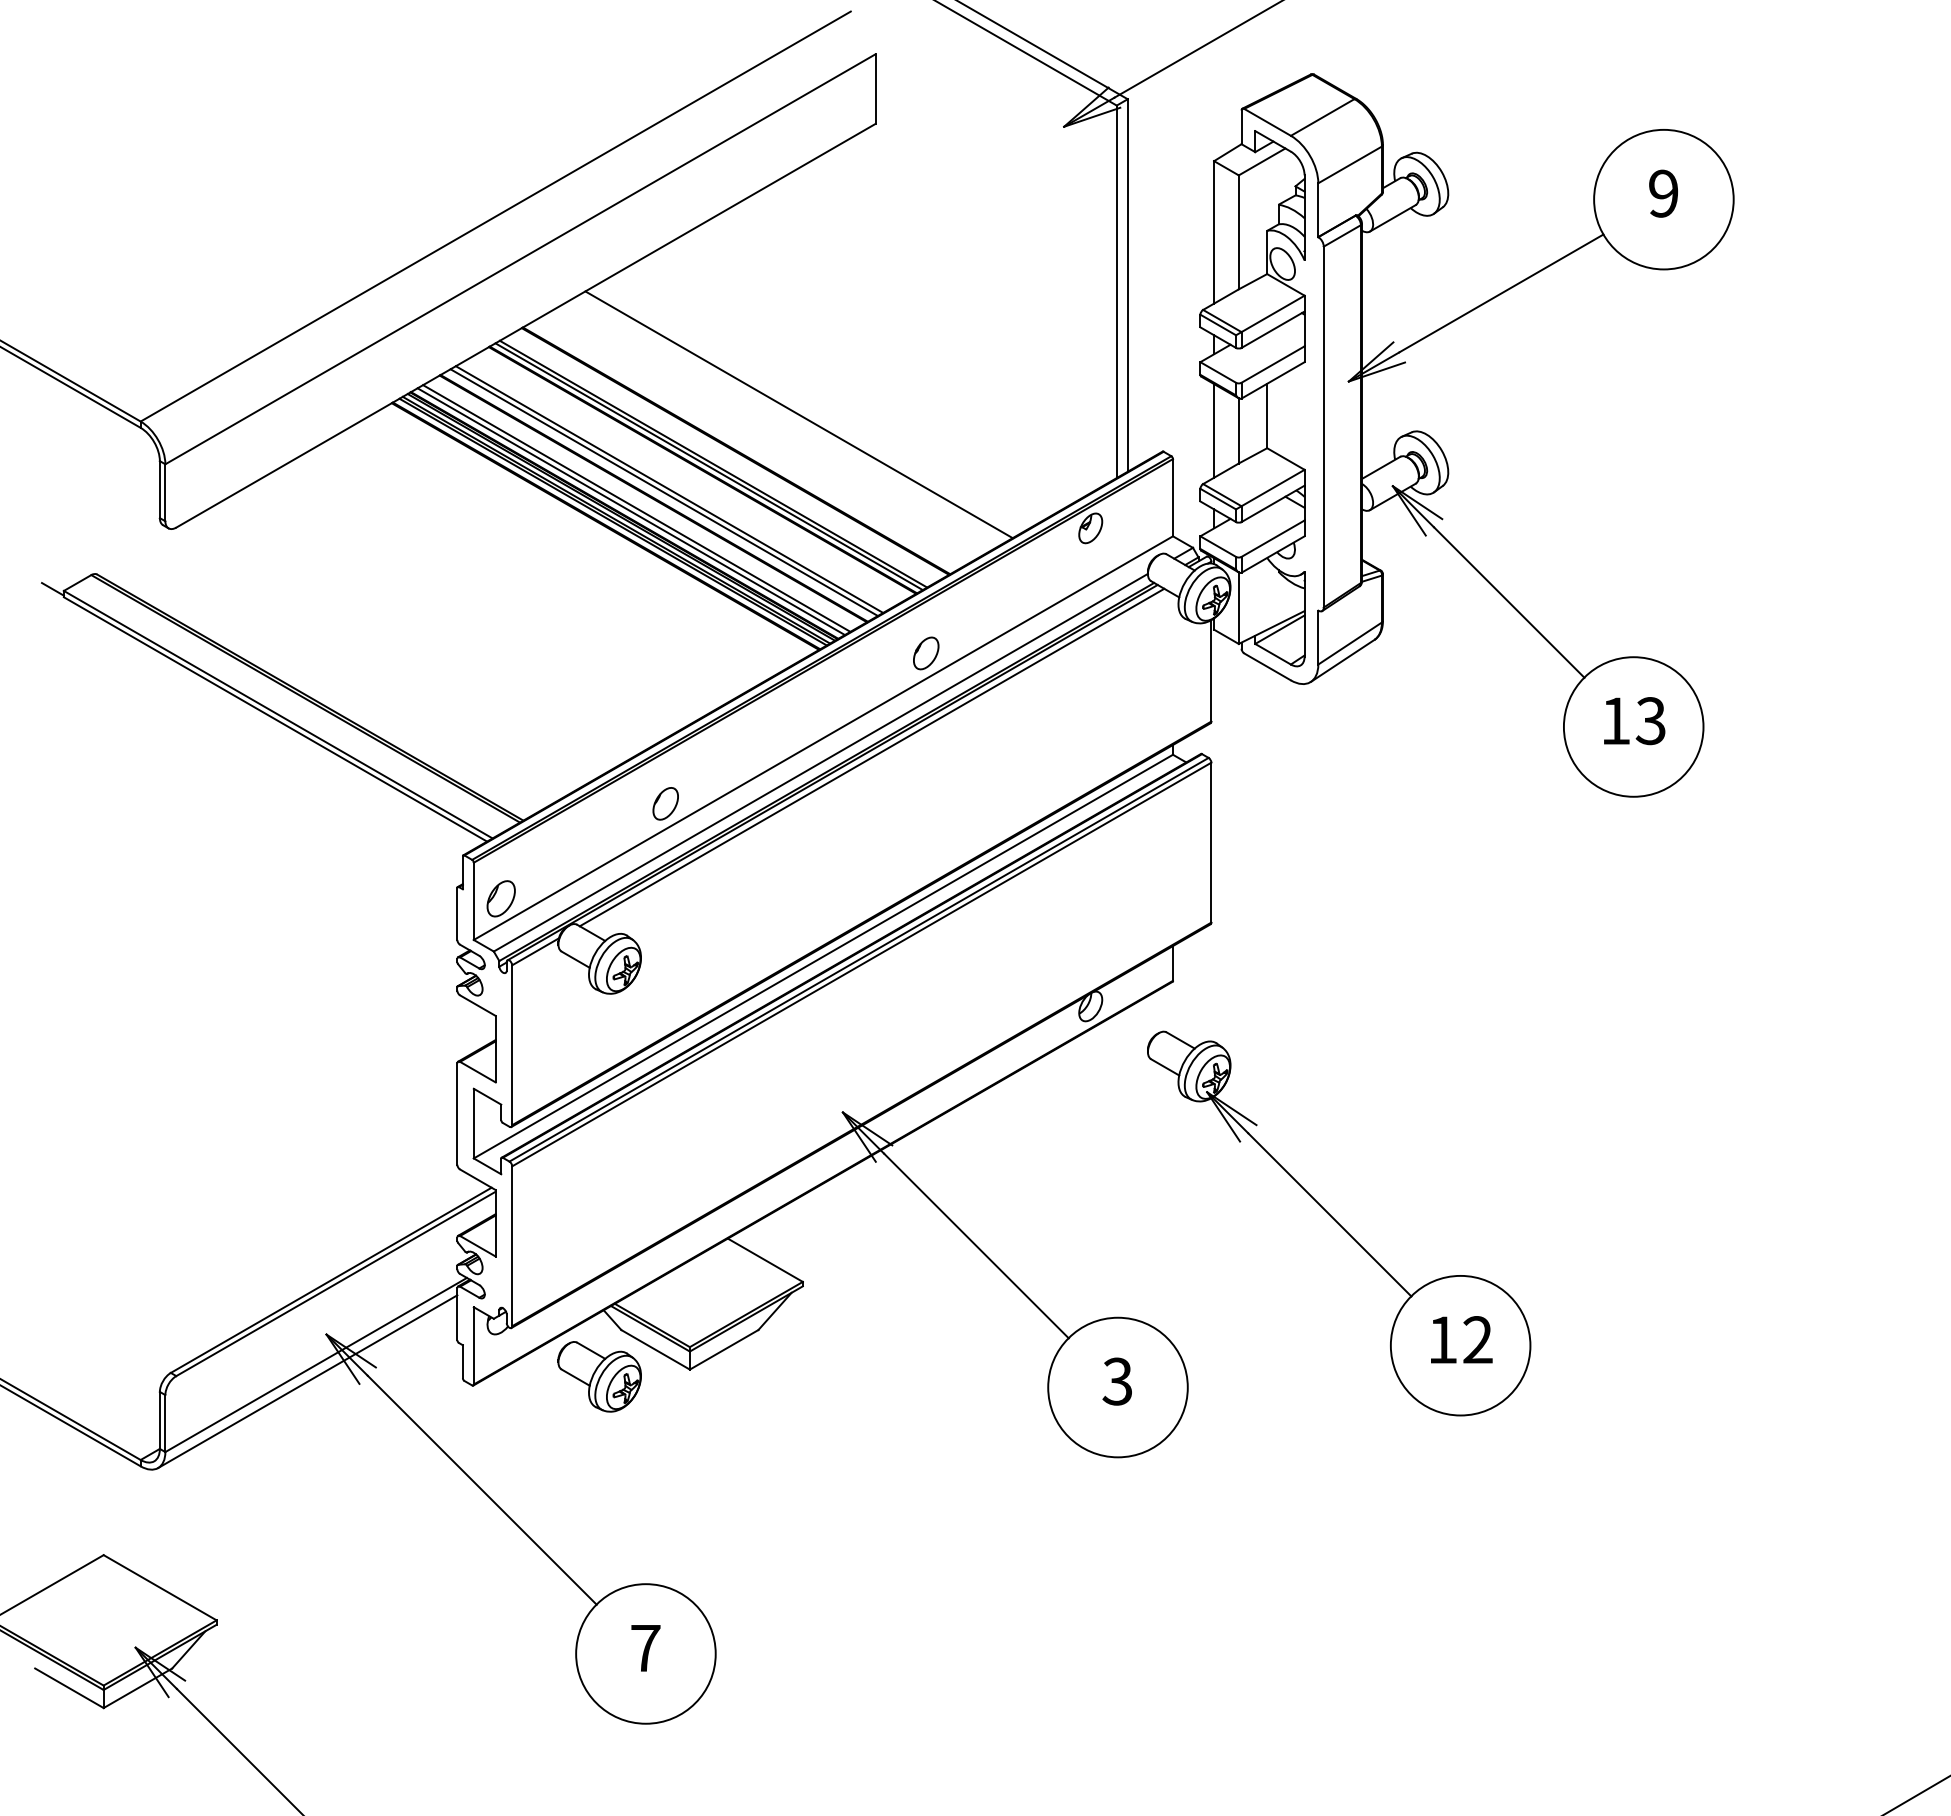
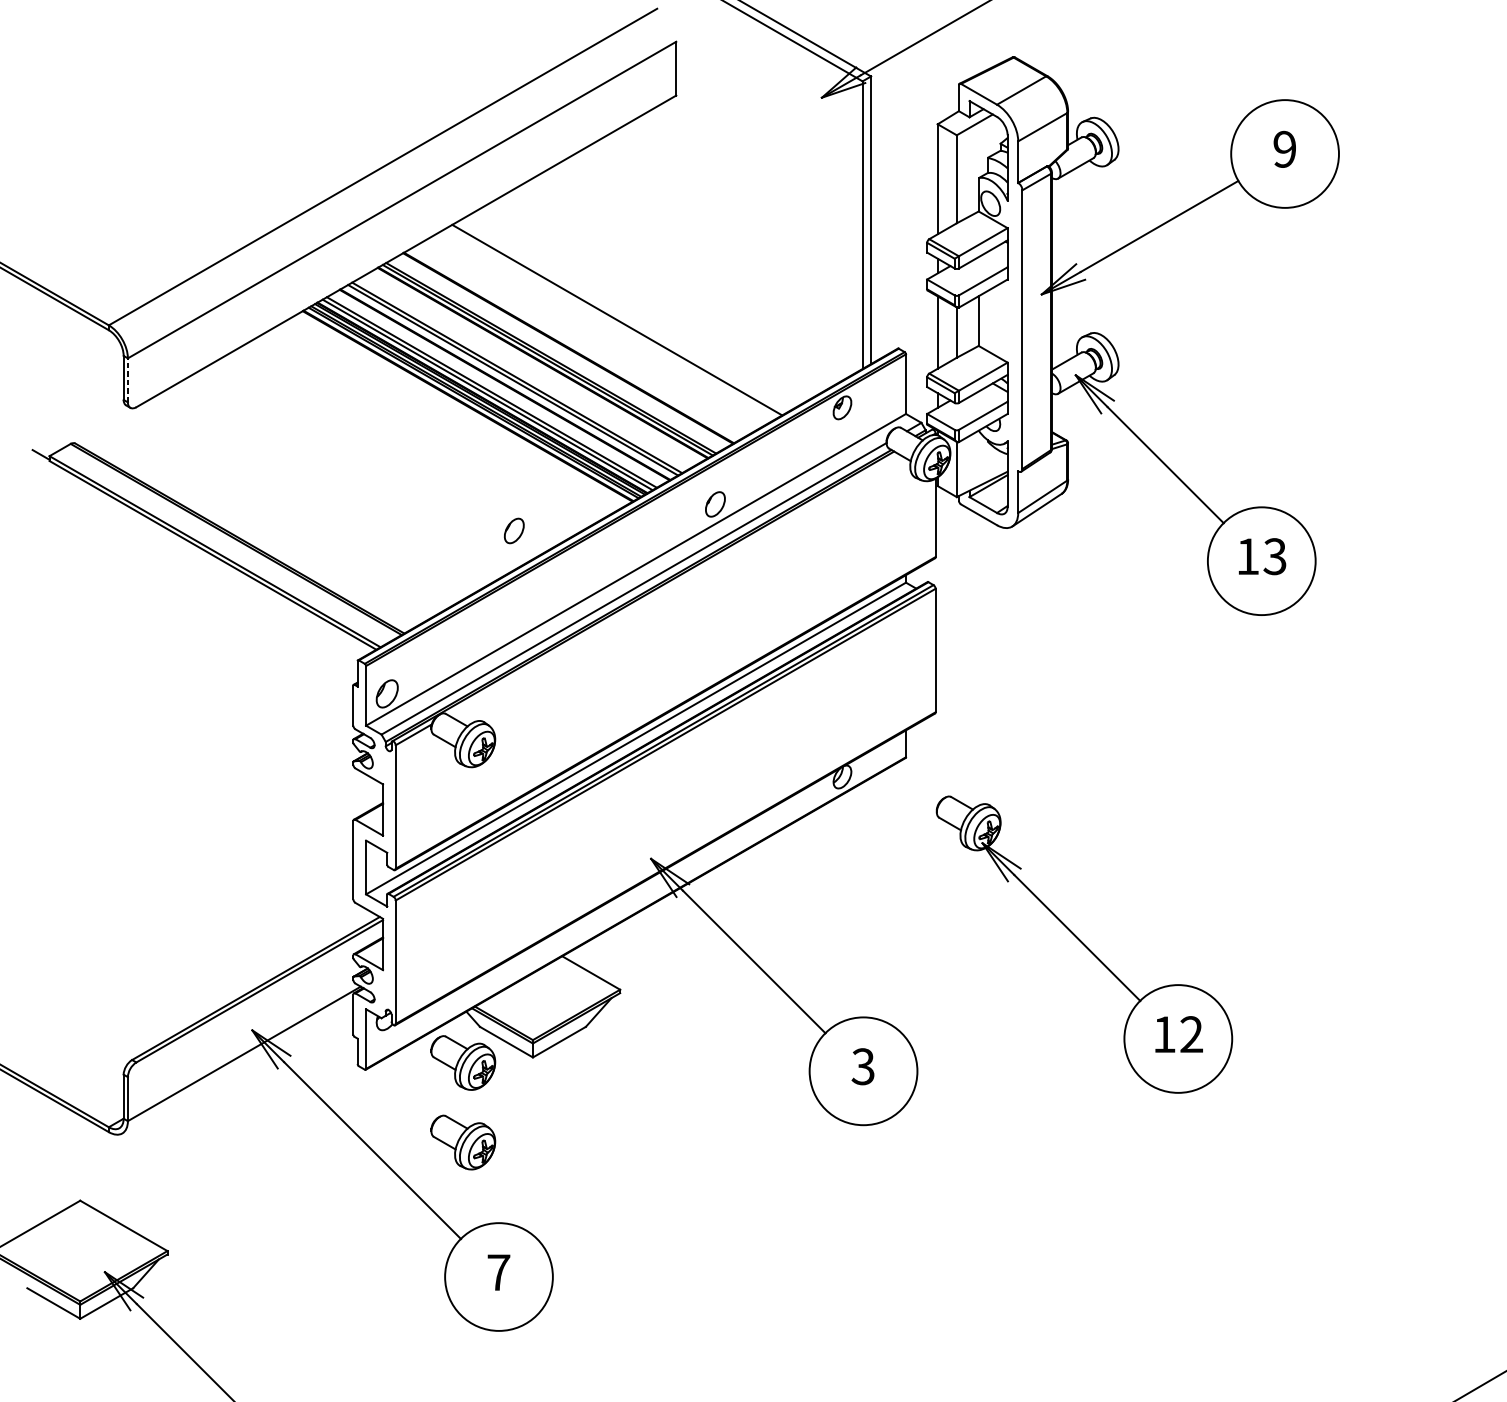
line: (165, 492) -> (128, 380), solid -> dashed
line: (871, 757) -> (673, 584), removed
part: (665, 803) -> (514, 530), moved
part: (1339, 1223) -> (1084, 944), moved
line: (307, 1381) -> (237, 1066), removed
part: (599, 1479) -> (463, 1142), added

